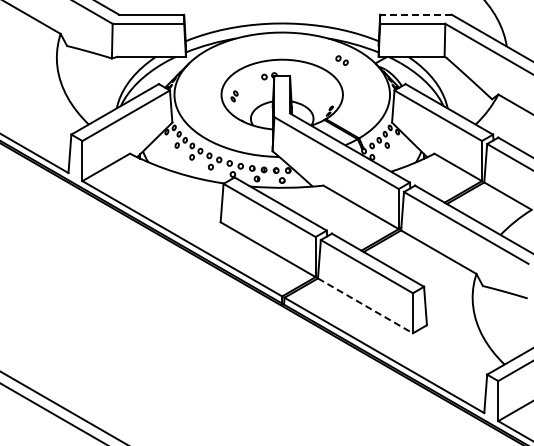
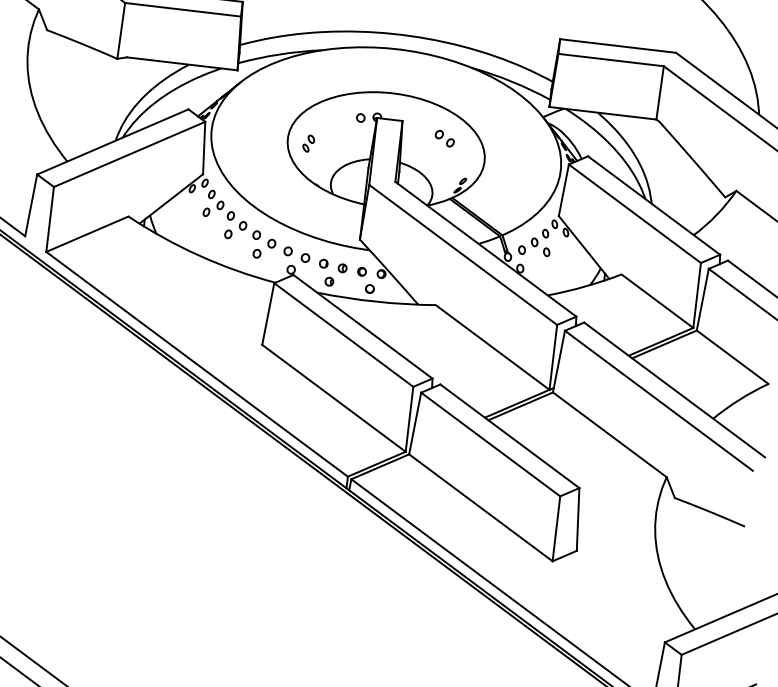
line: (416, 14) -> (618, 45), dashed -> solid
part: (341, 60) -> (443, 138), moved
line: (365, 305) -> (481, 507), dashed -> solid

